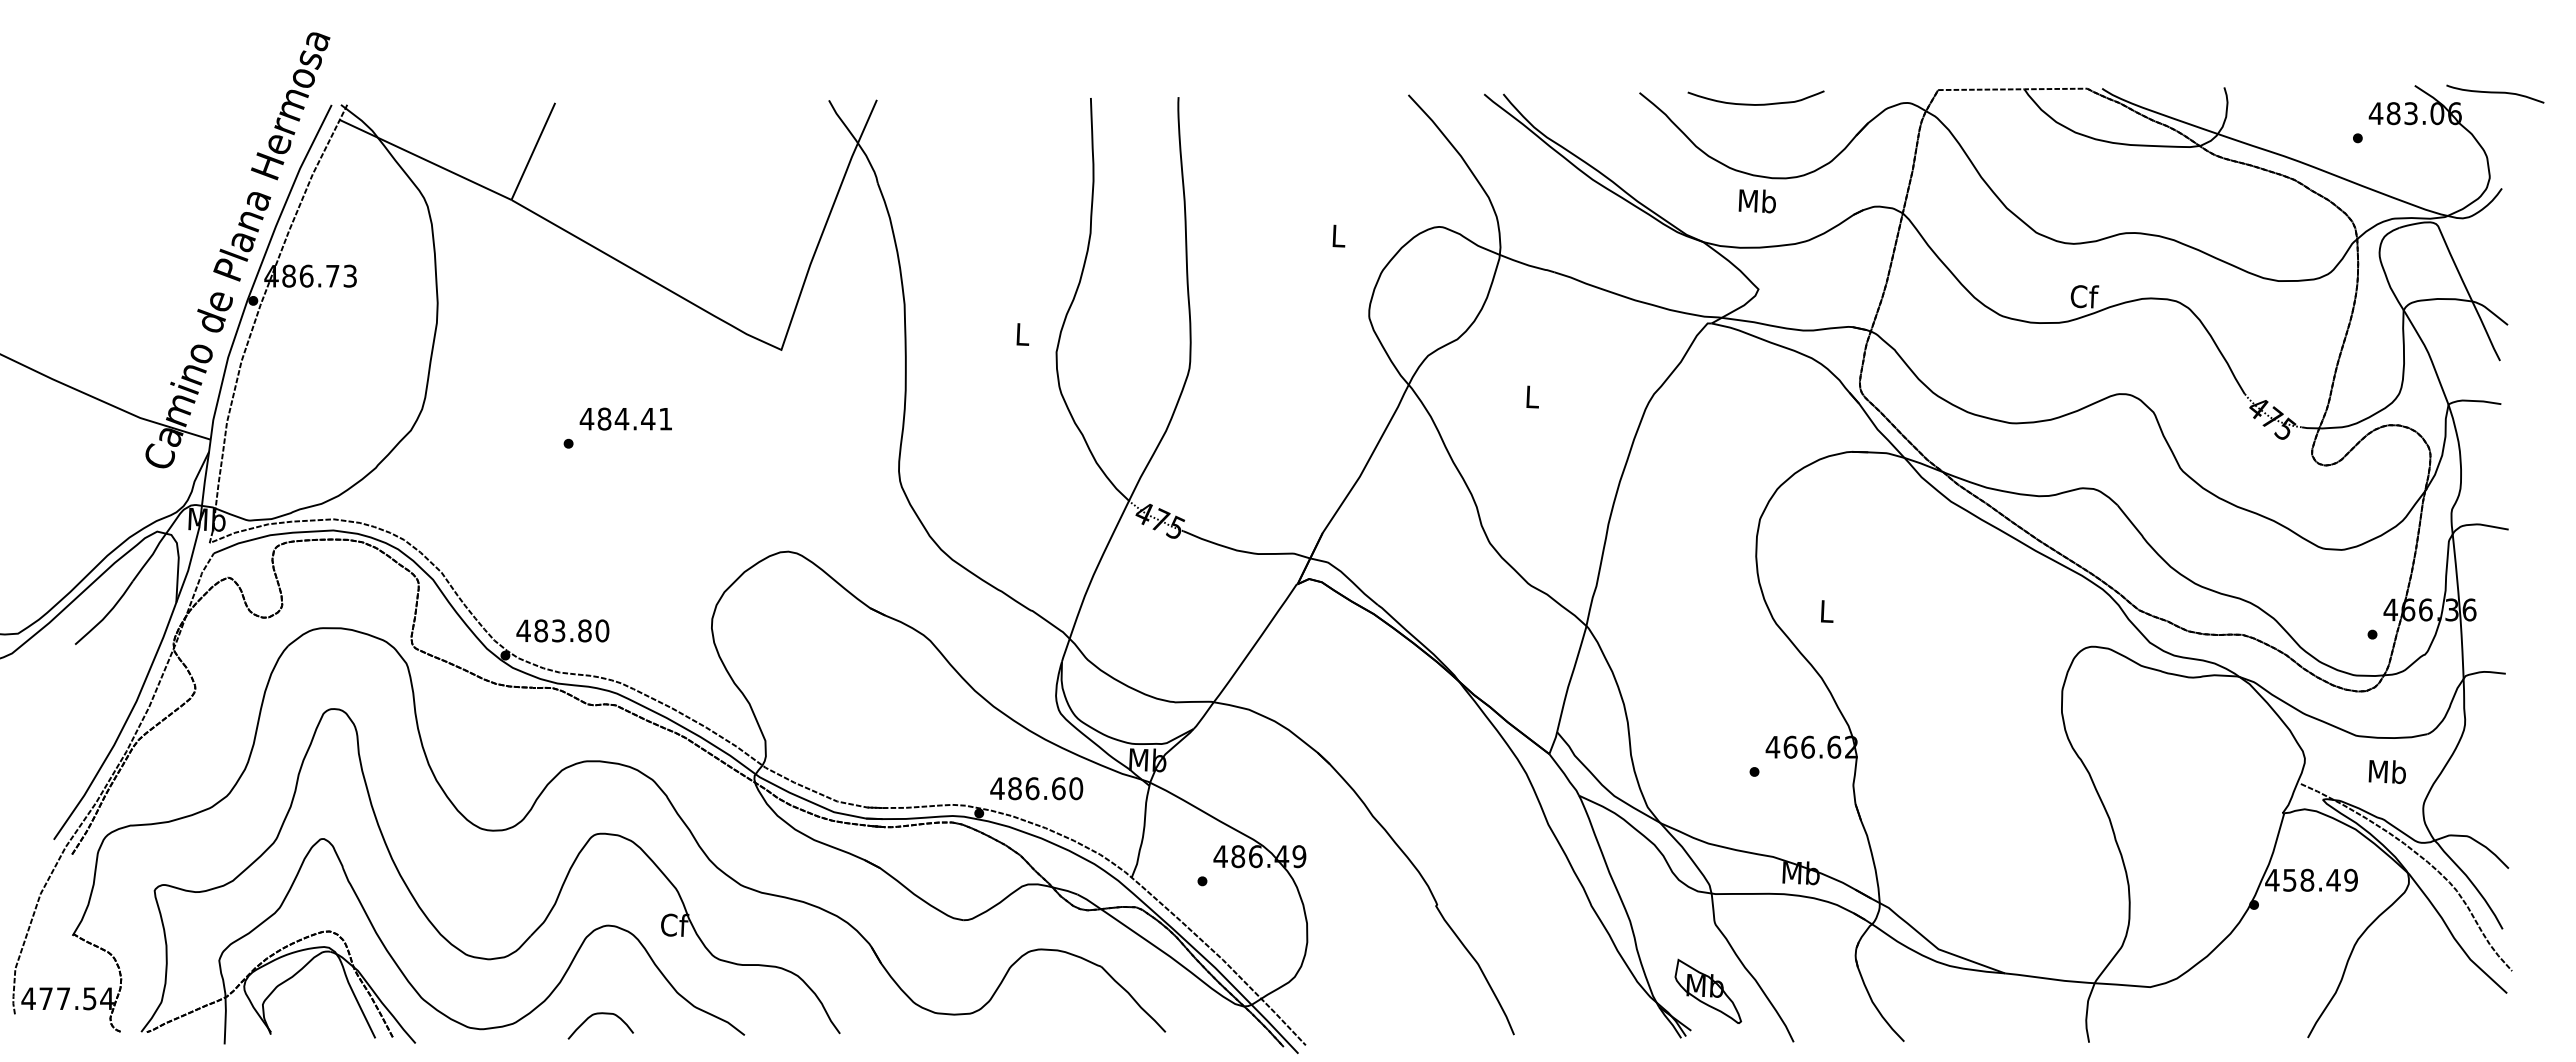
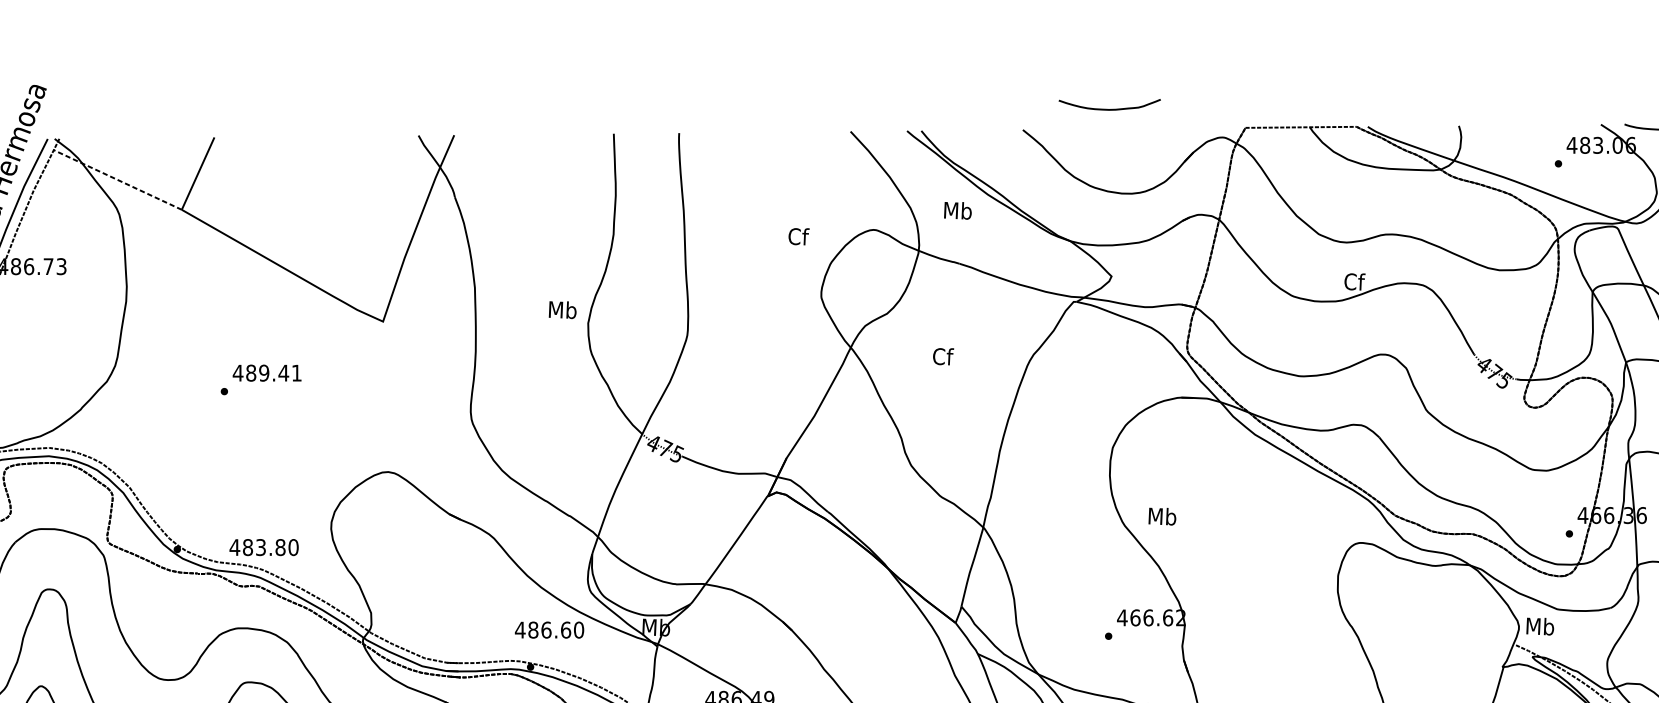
curve: (1755, 104) -> (1109, 109), moved
line: (425, 159) -> (117, 179), solid -> dashed
text: (1756, 201) -> (957, 210), moved
text: (1339, 235) -> (799, 236), L -> Cf
text: (1021, 334) -> (562, 310), L -> Mb
text: (1533, 396) -> (943, 356), L -> Cf
text: (621, 418) -> (263, 372), 484.41 -> 489.41
text: (1826, 611) -> (1162, 516), L -> Mb
text: (562, 630) -> (263, 547), moved
text: (2386, 772) -> (1539, 626), moved
text: (1036, 788) -> (549, 629), moved

